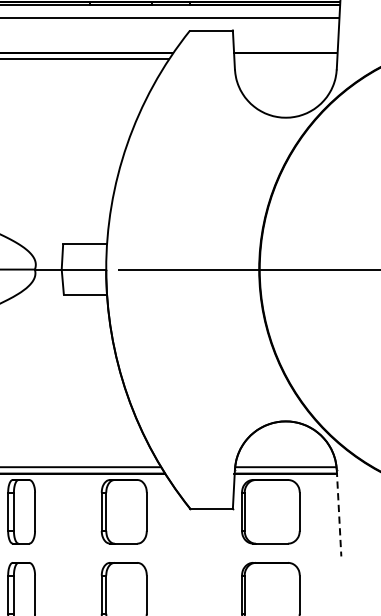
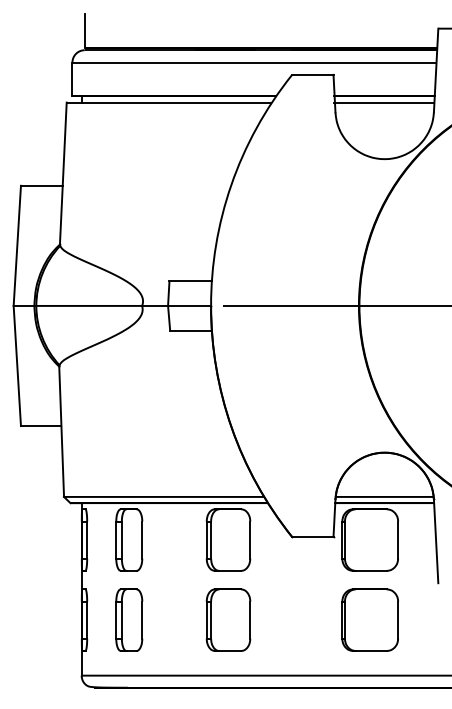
line: (285, 59) -> (384, 102), added
line: (339, 513) -> (436, 541), dashed -> solid

